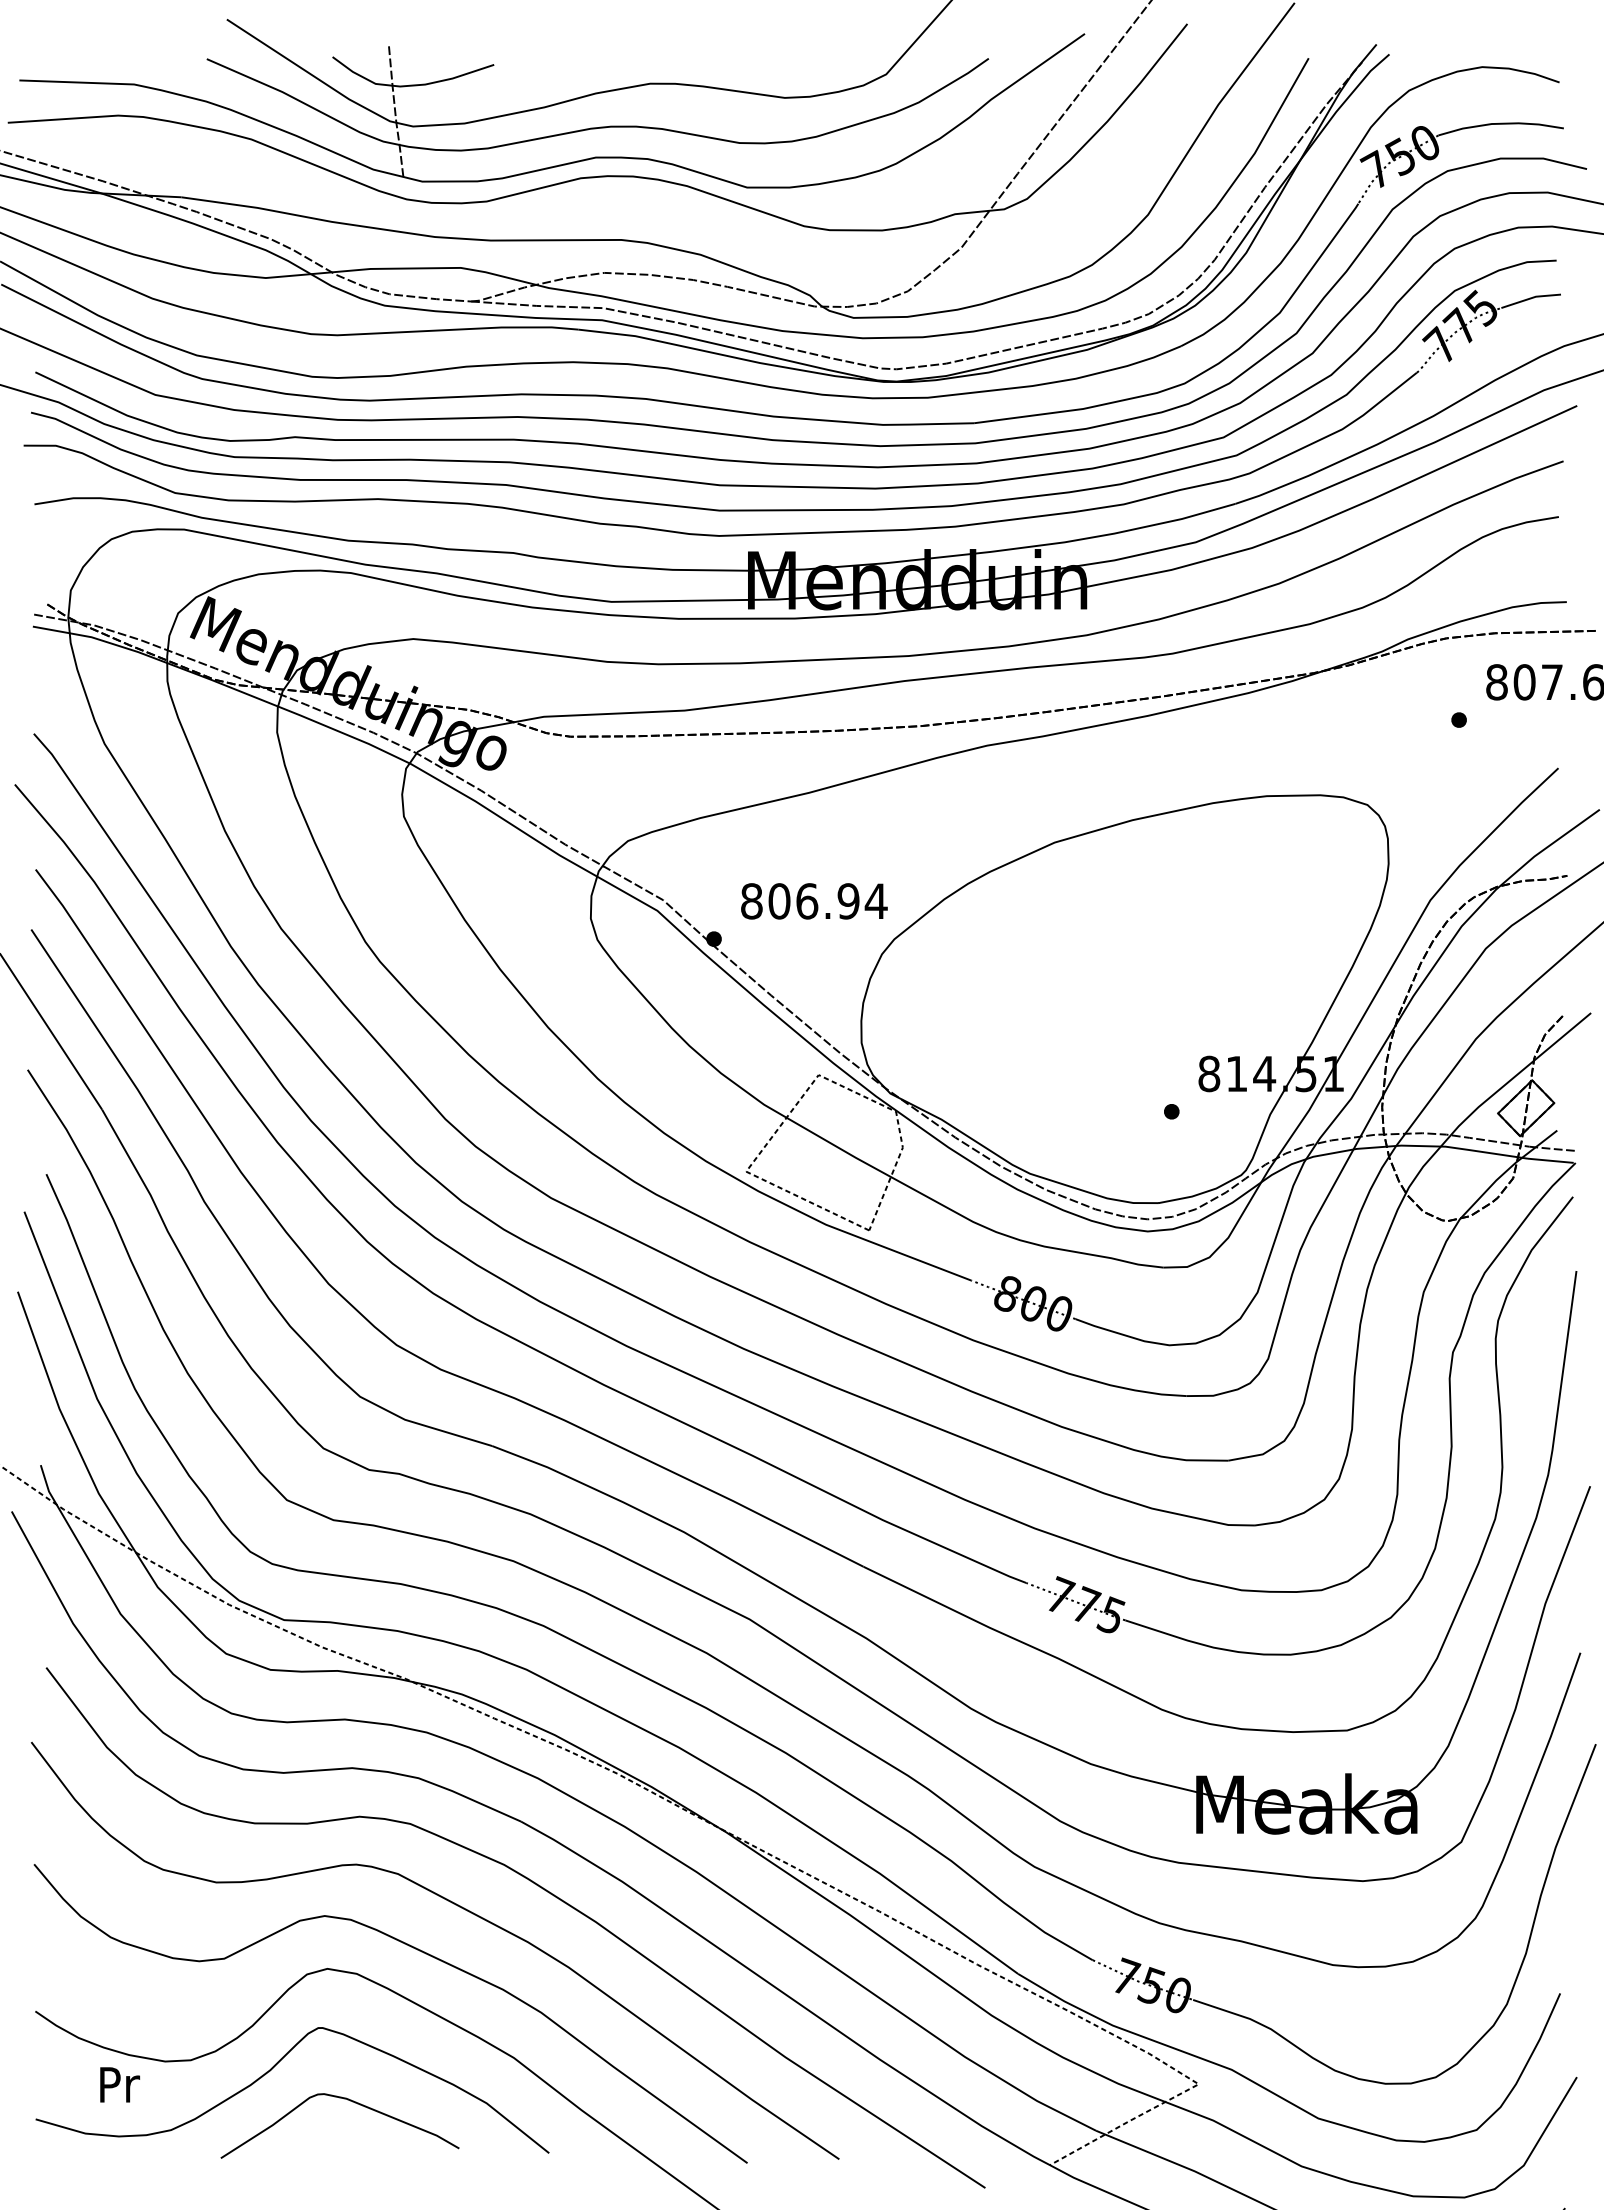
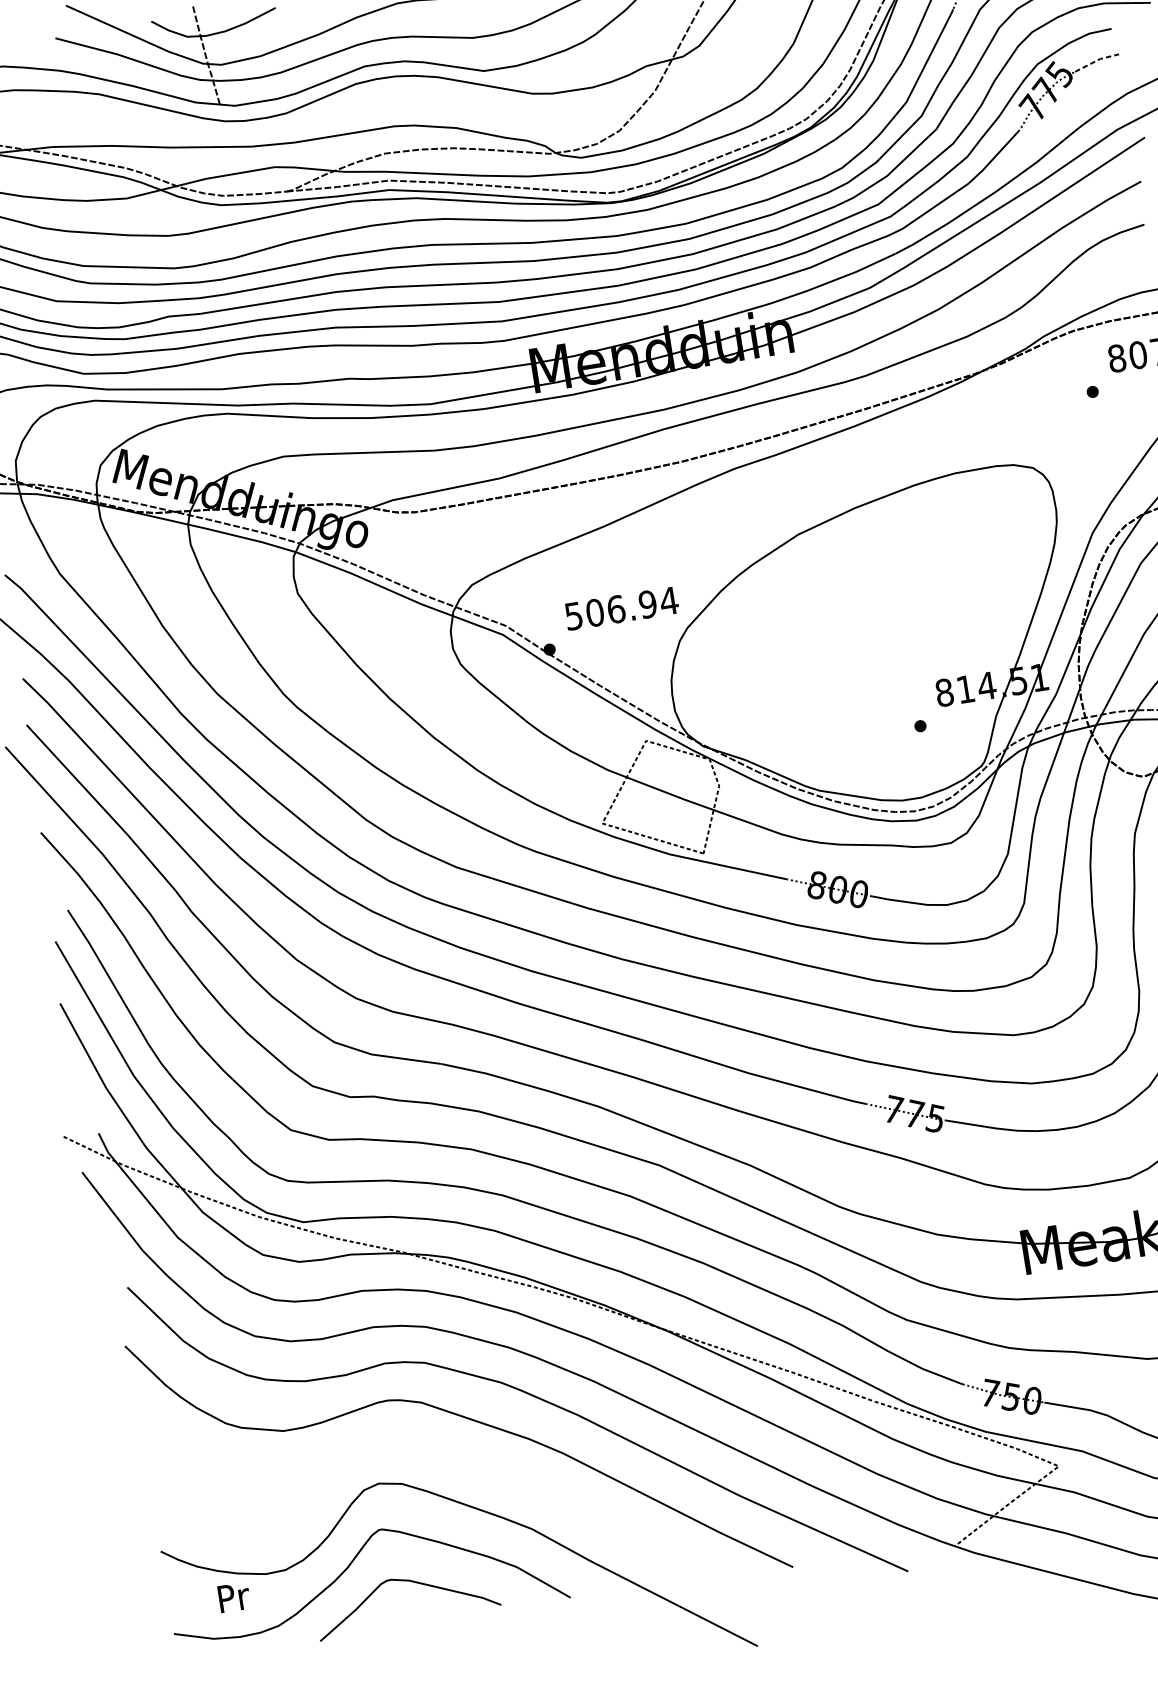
line: (1531, 298) -> (1097, 60), solid -> dashed
text: (751, 901) -> (573, 616), 806.94 -> 506.94
curve: (421, 1952) -> (448, 1459), removed

